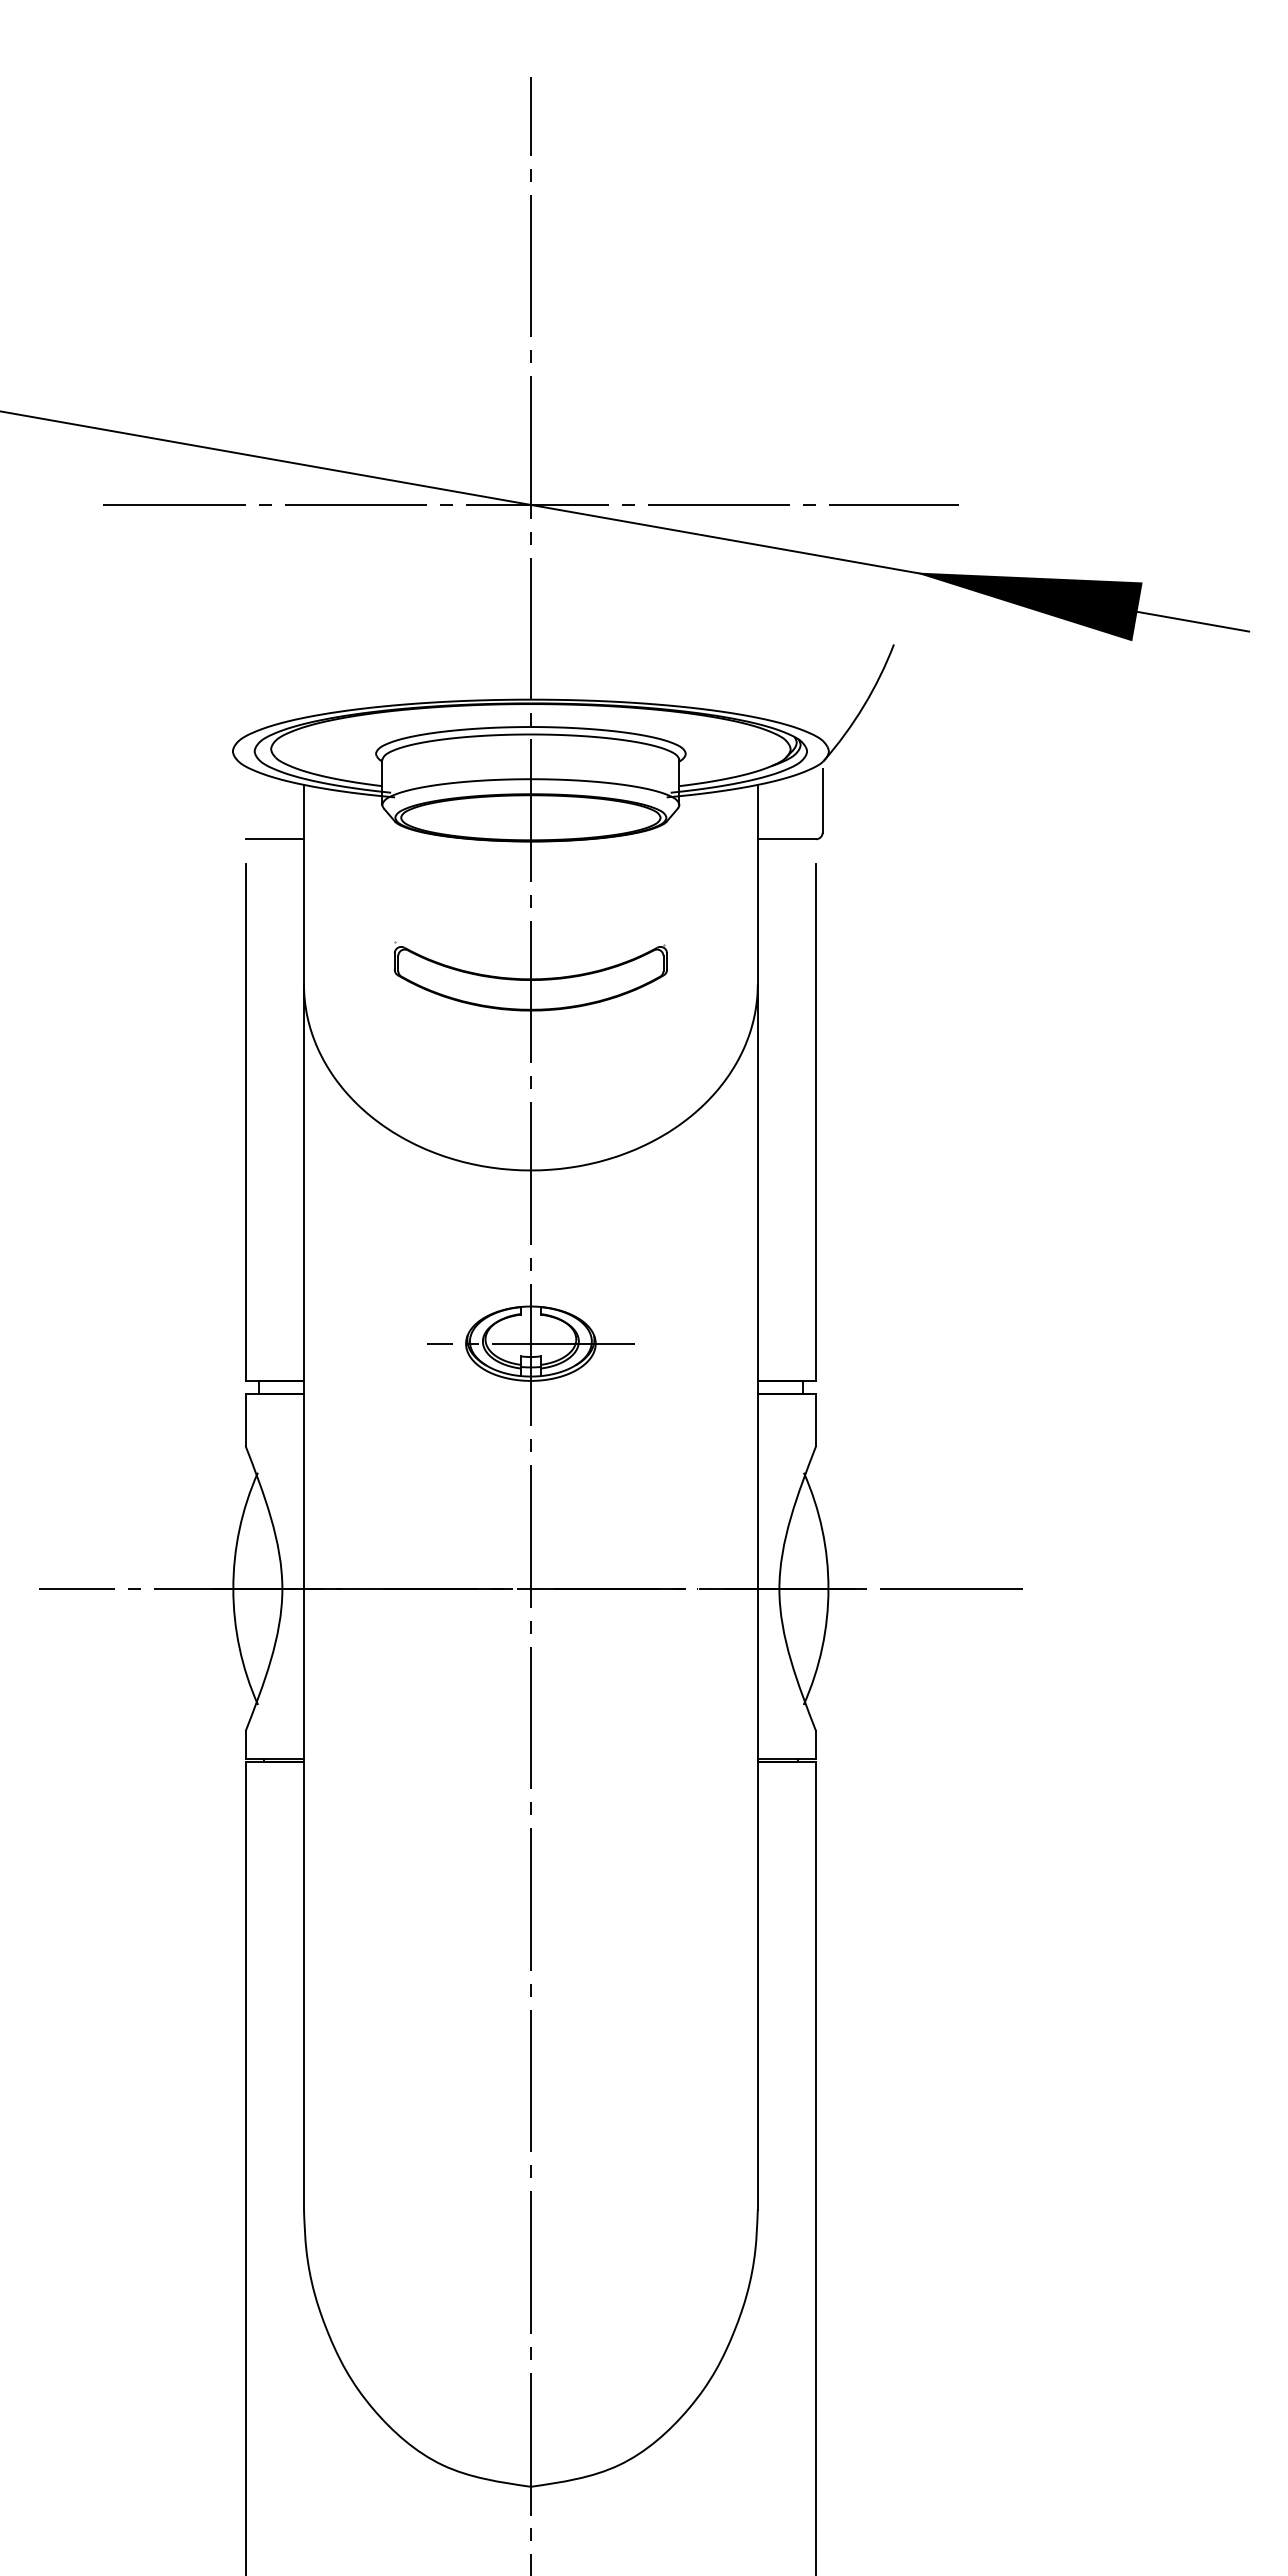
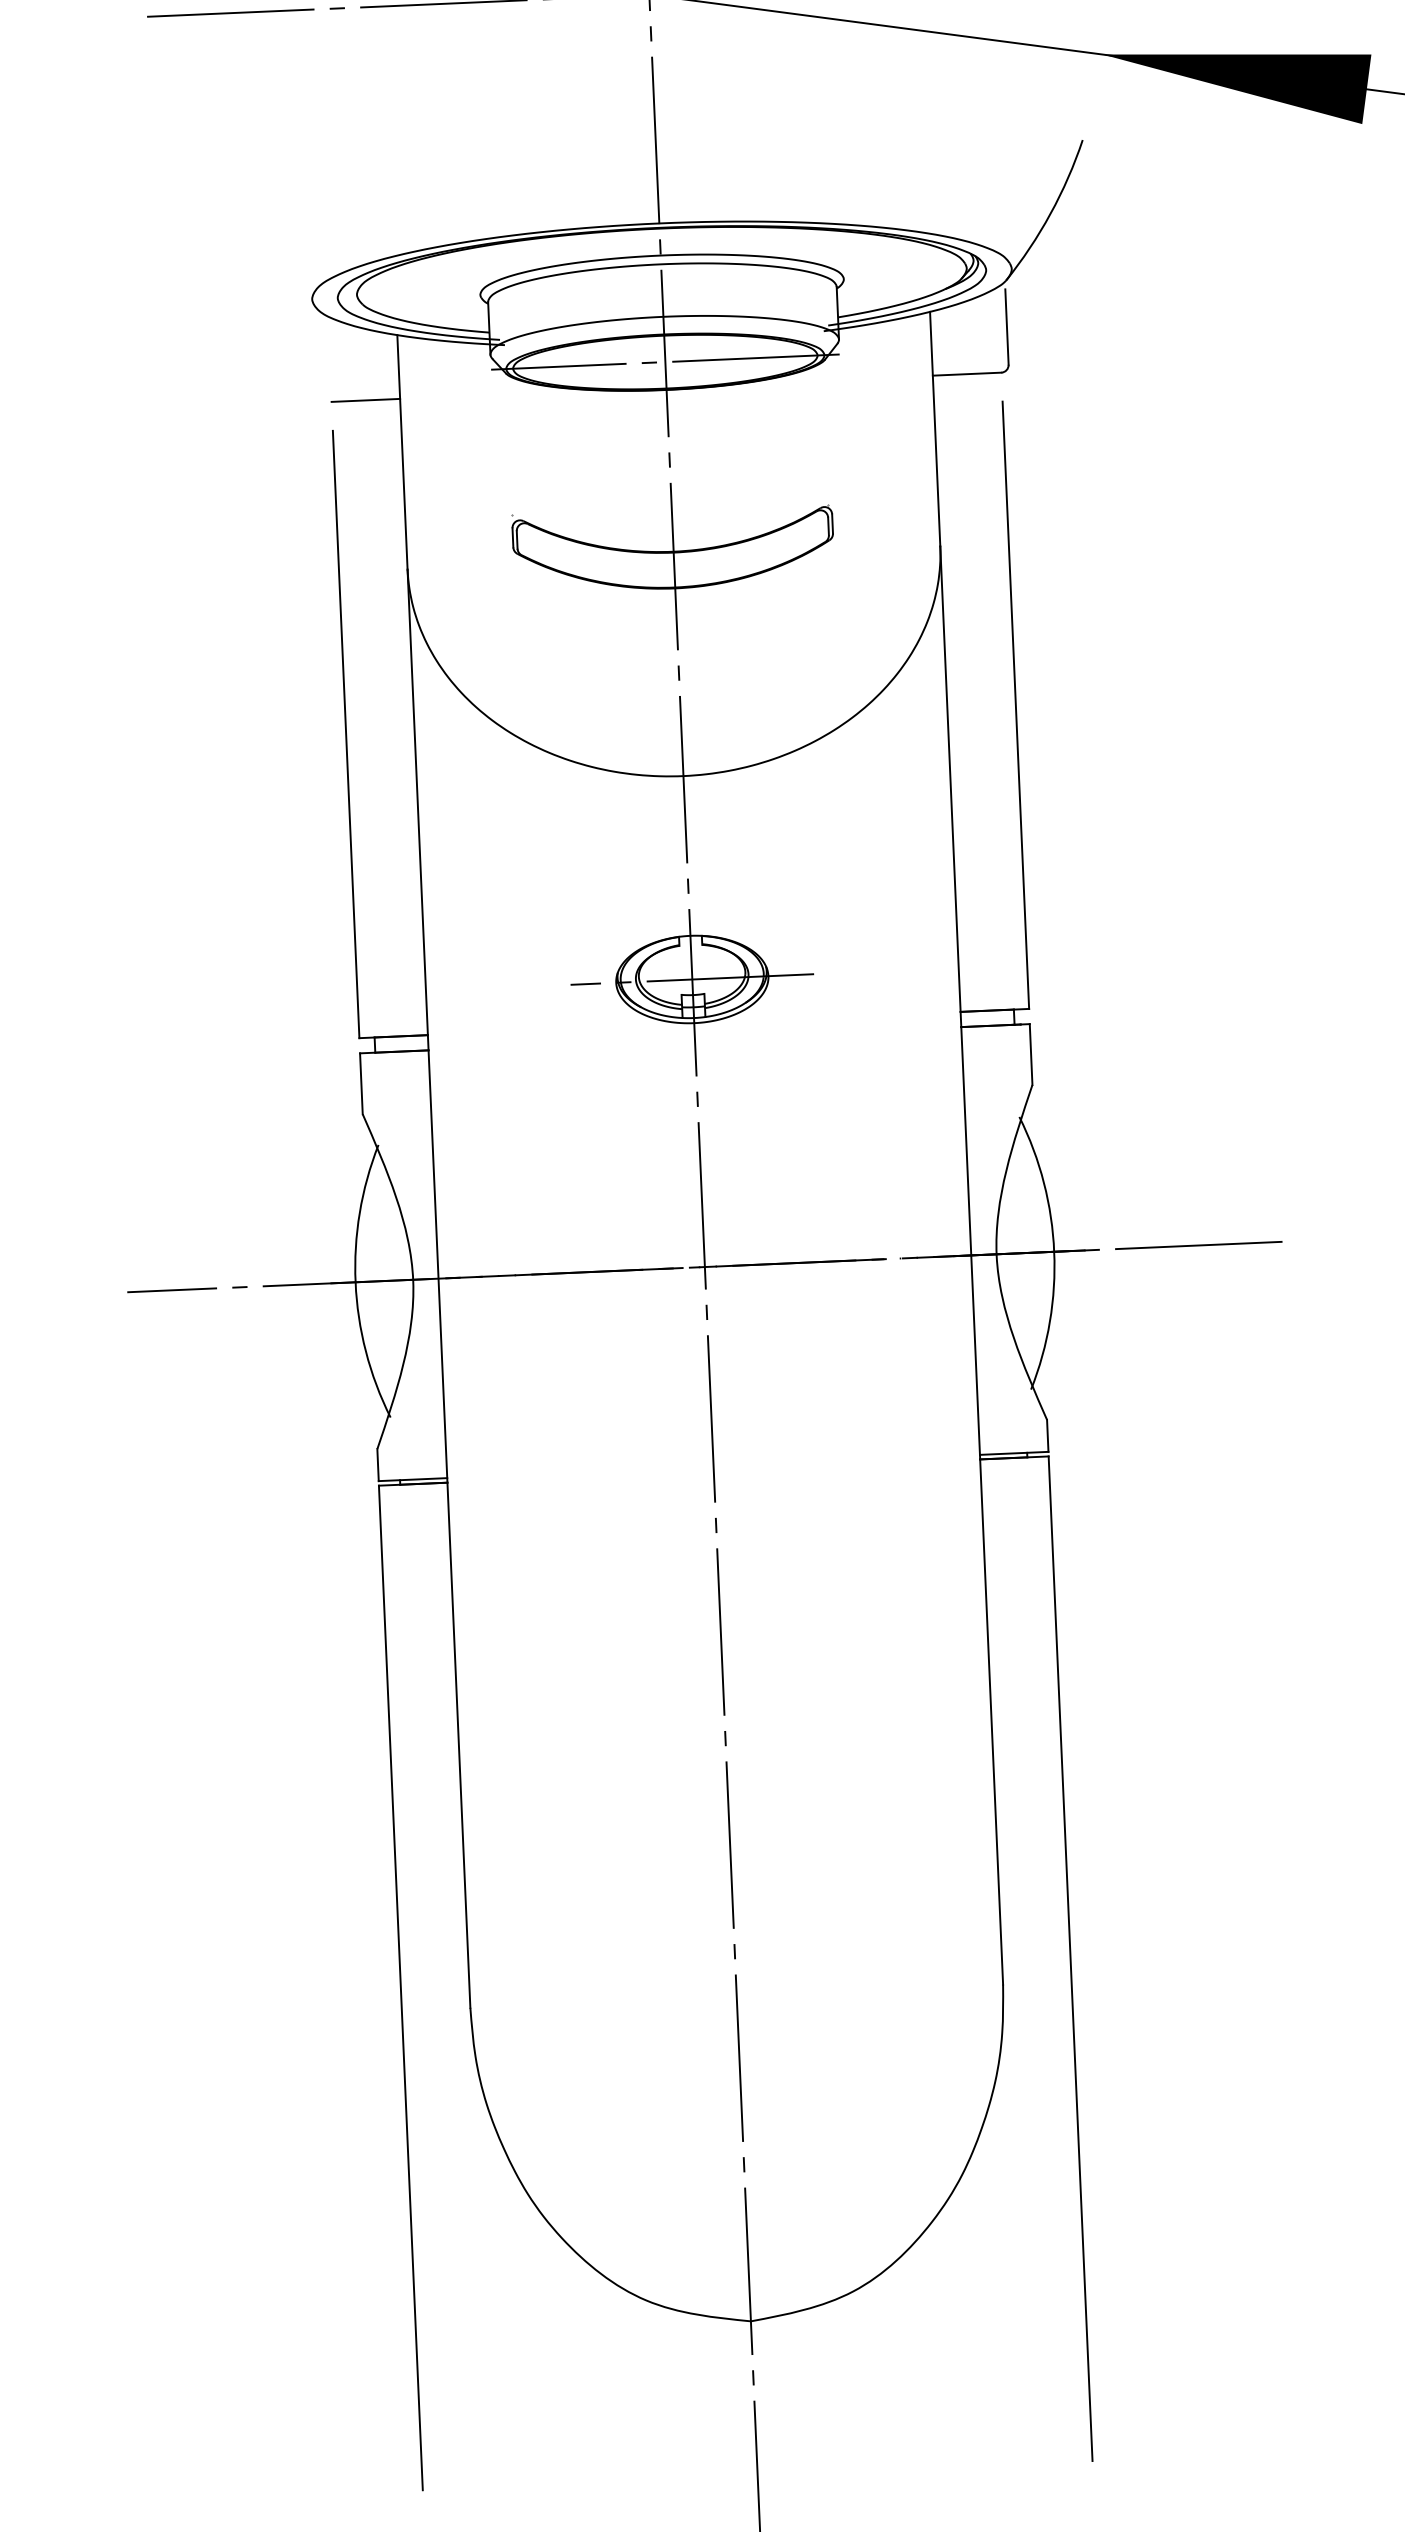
line: (530, 817) -> (664, 361), added

